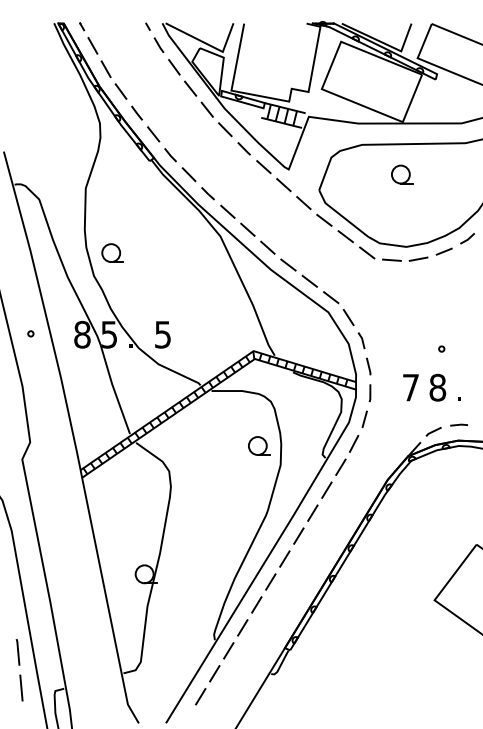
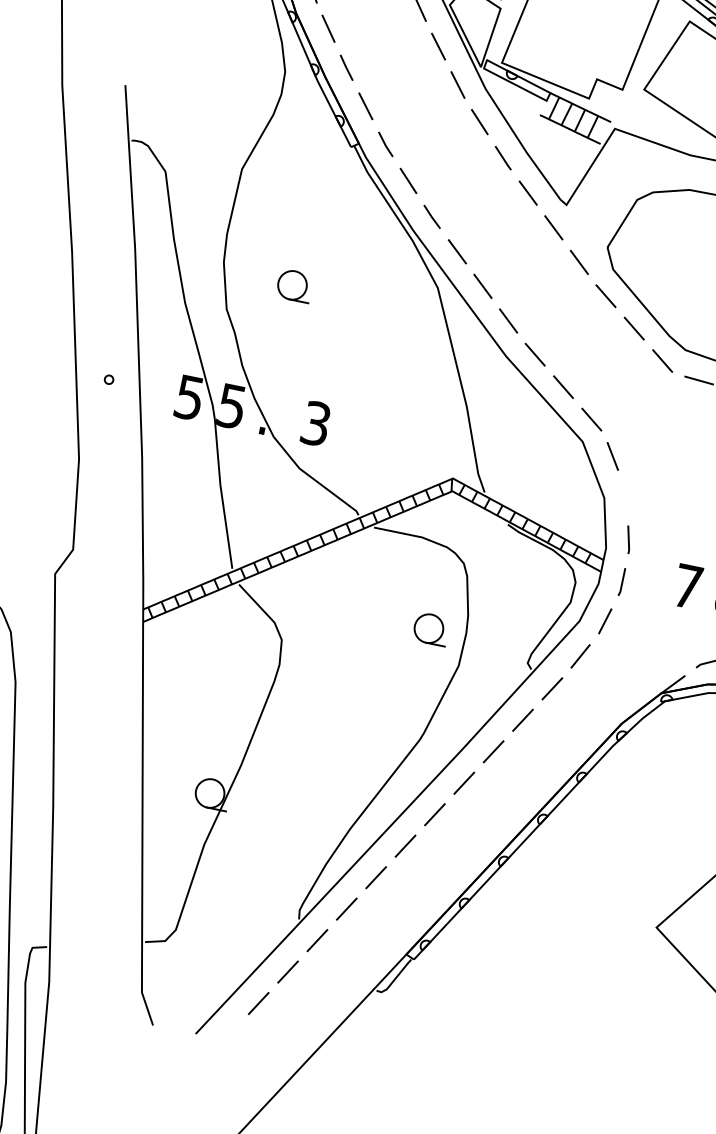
part: (112, 252) -> (294, 284), moved
text: (162, 333) -> (315, 421), 5 -> 3
text: (82, 334) -> (189, 397), 8 -> 5
line: (361, 340) -> (625, 496), removed

